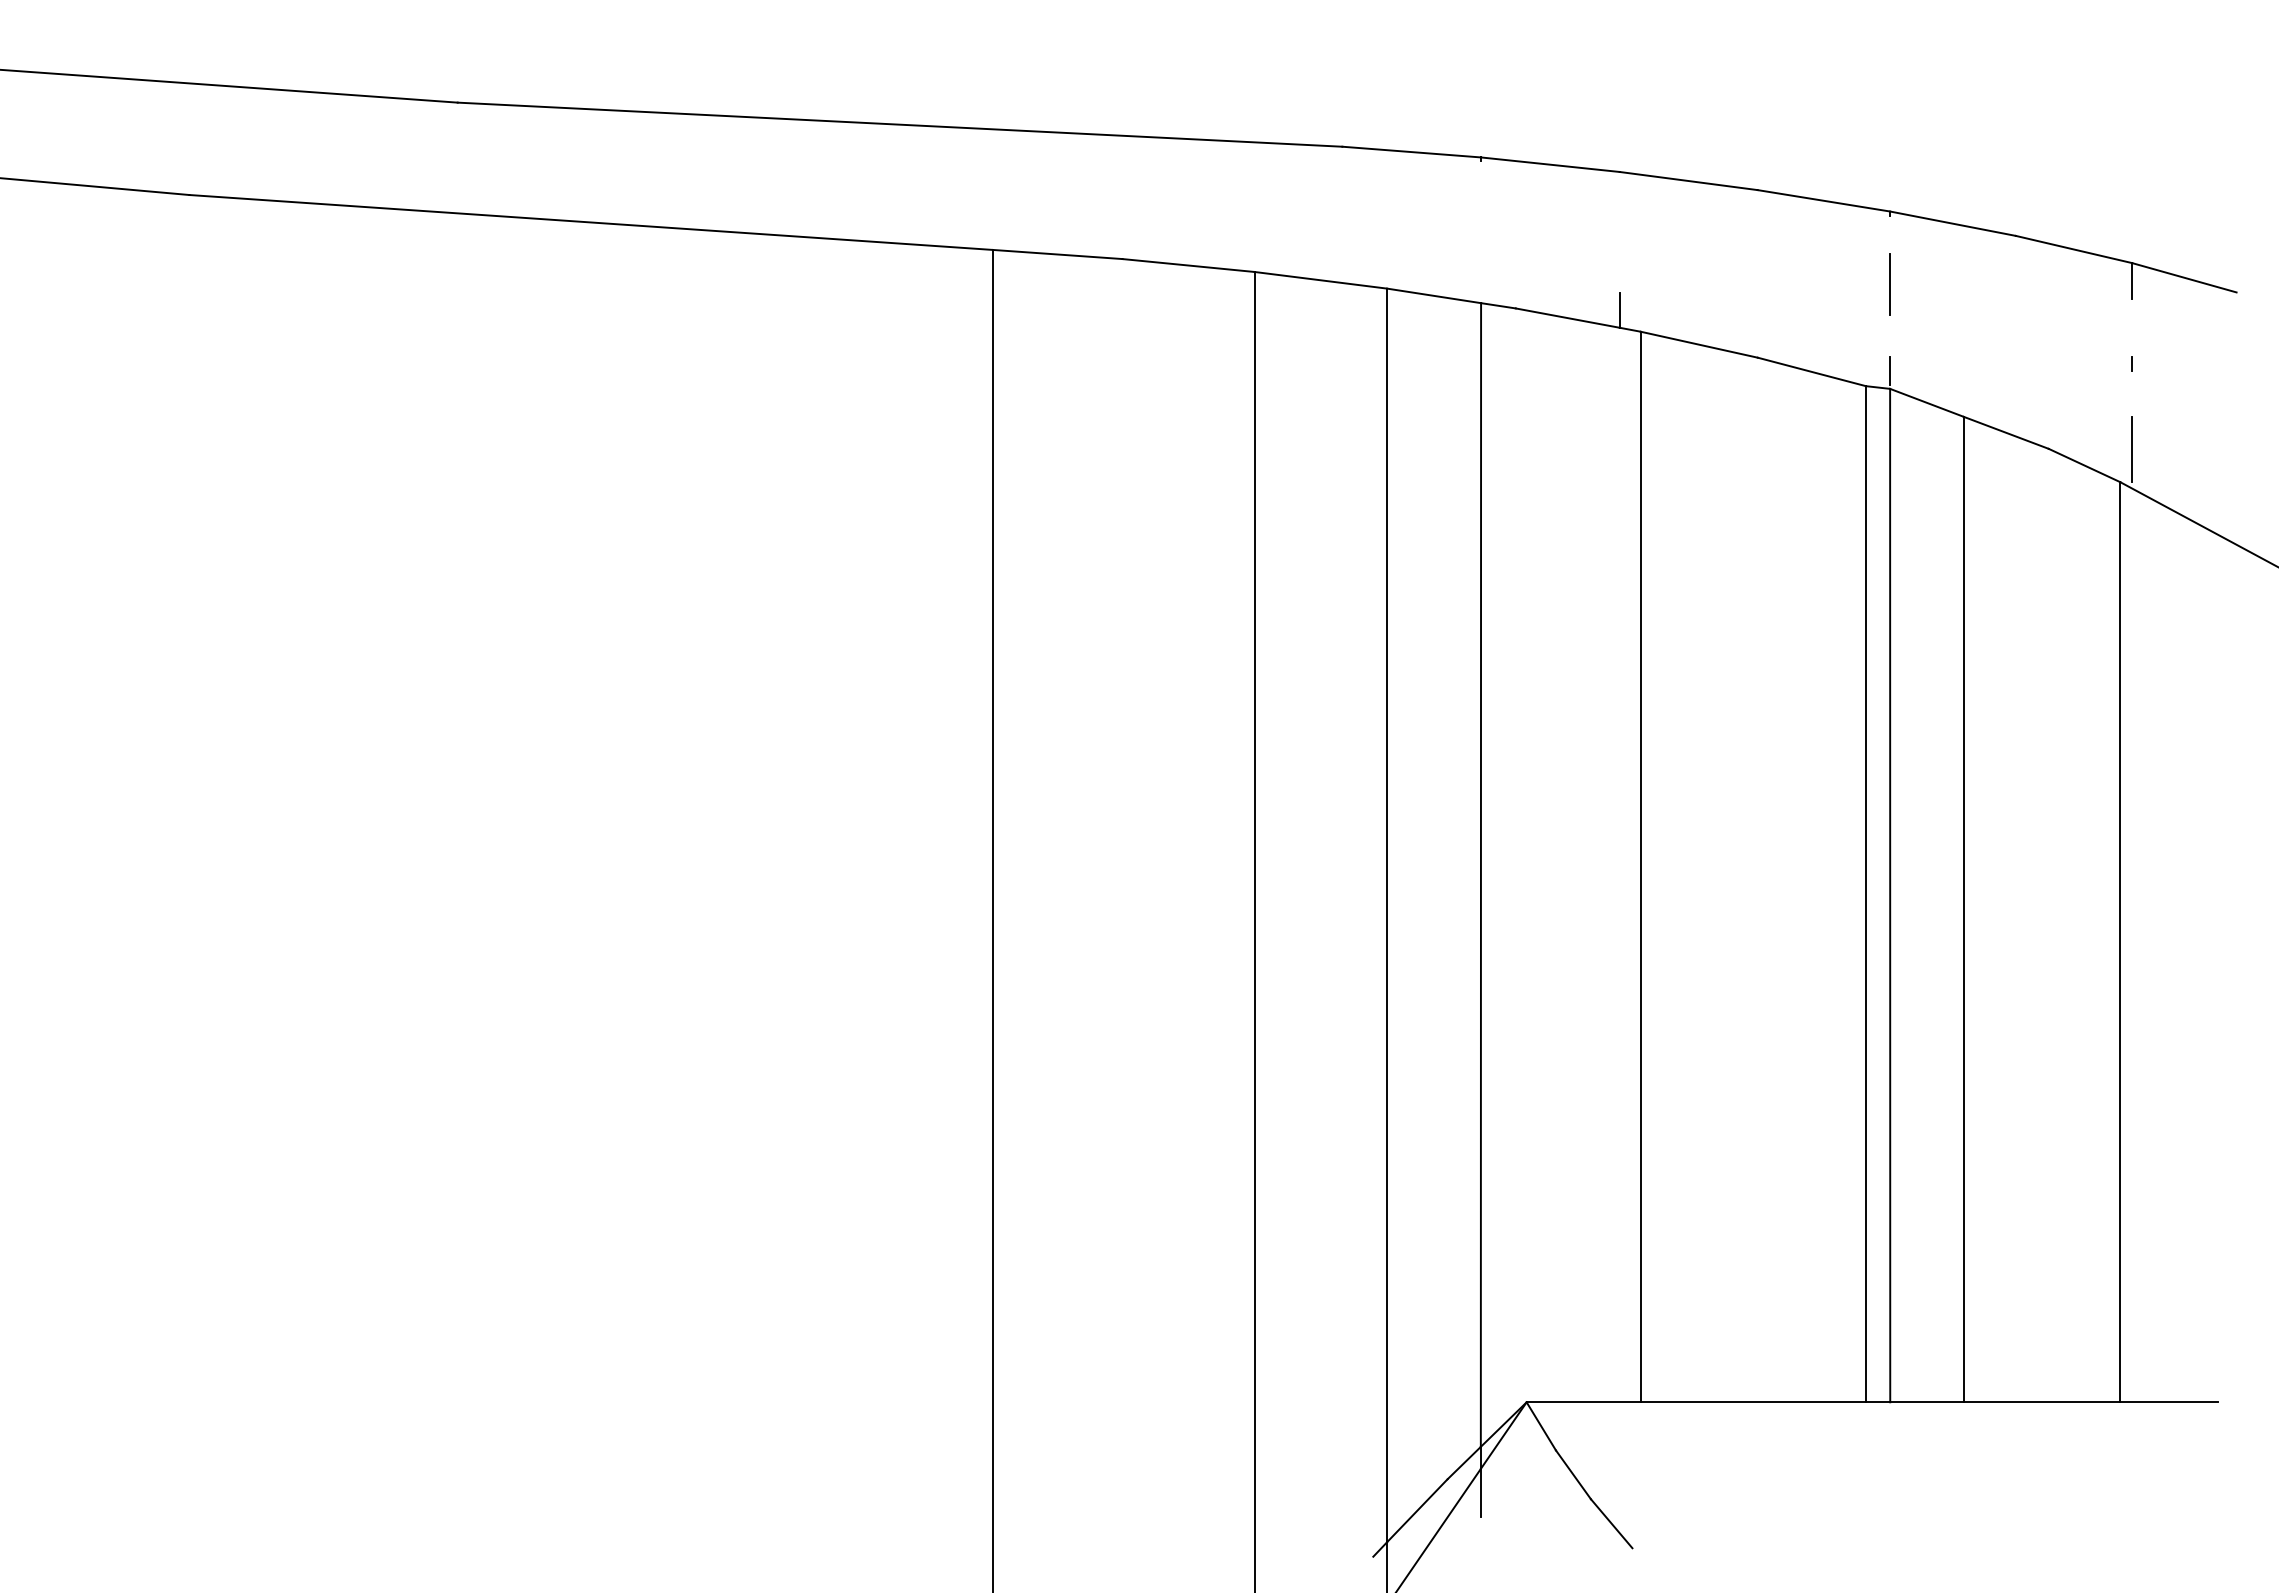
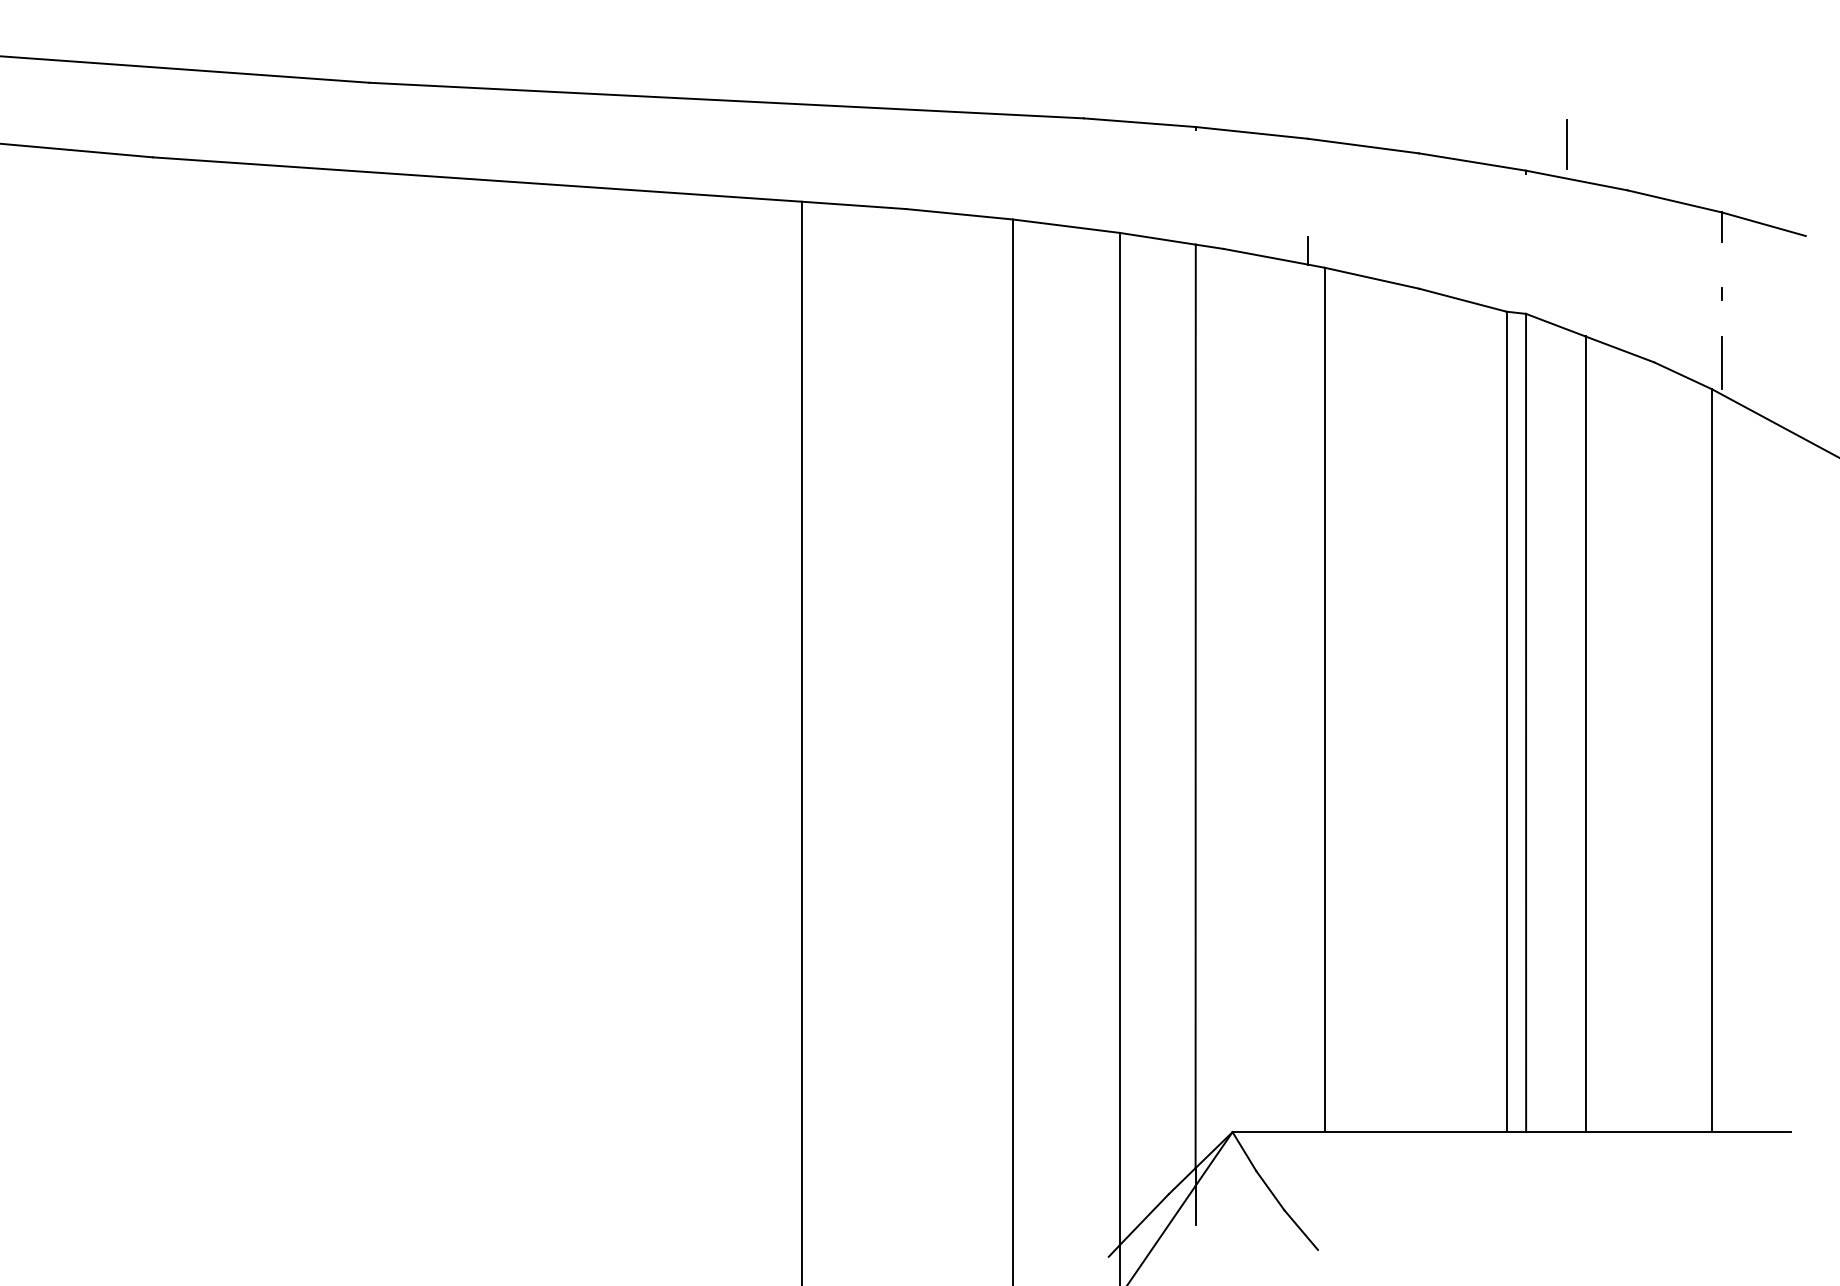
line: (1889, 284) -> (1566, 144), moved
line: (1890, 370) -> (1526, 299), removed

